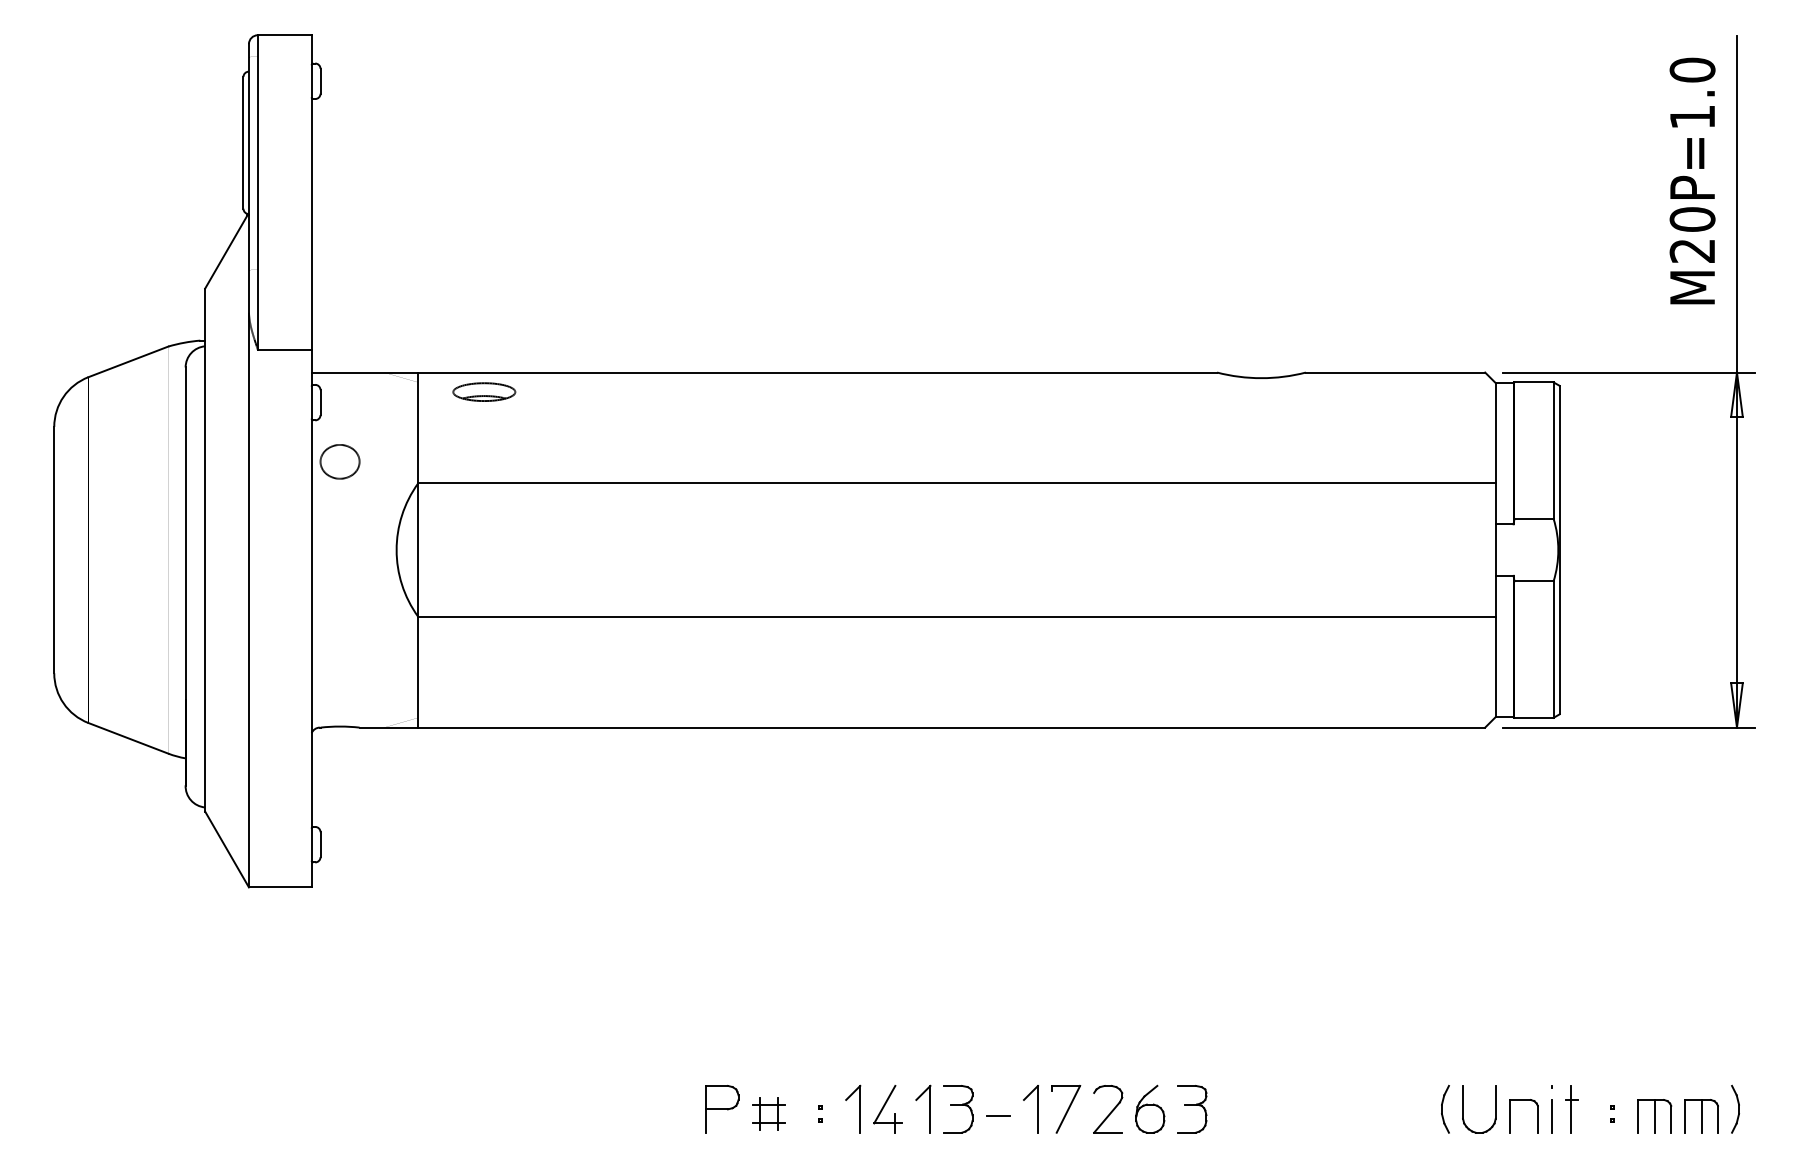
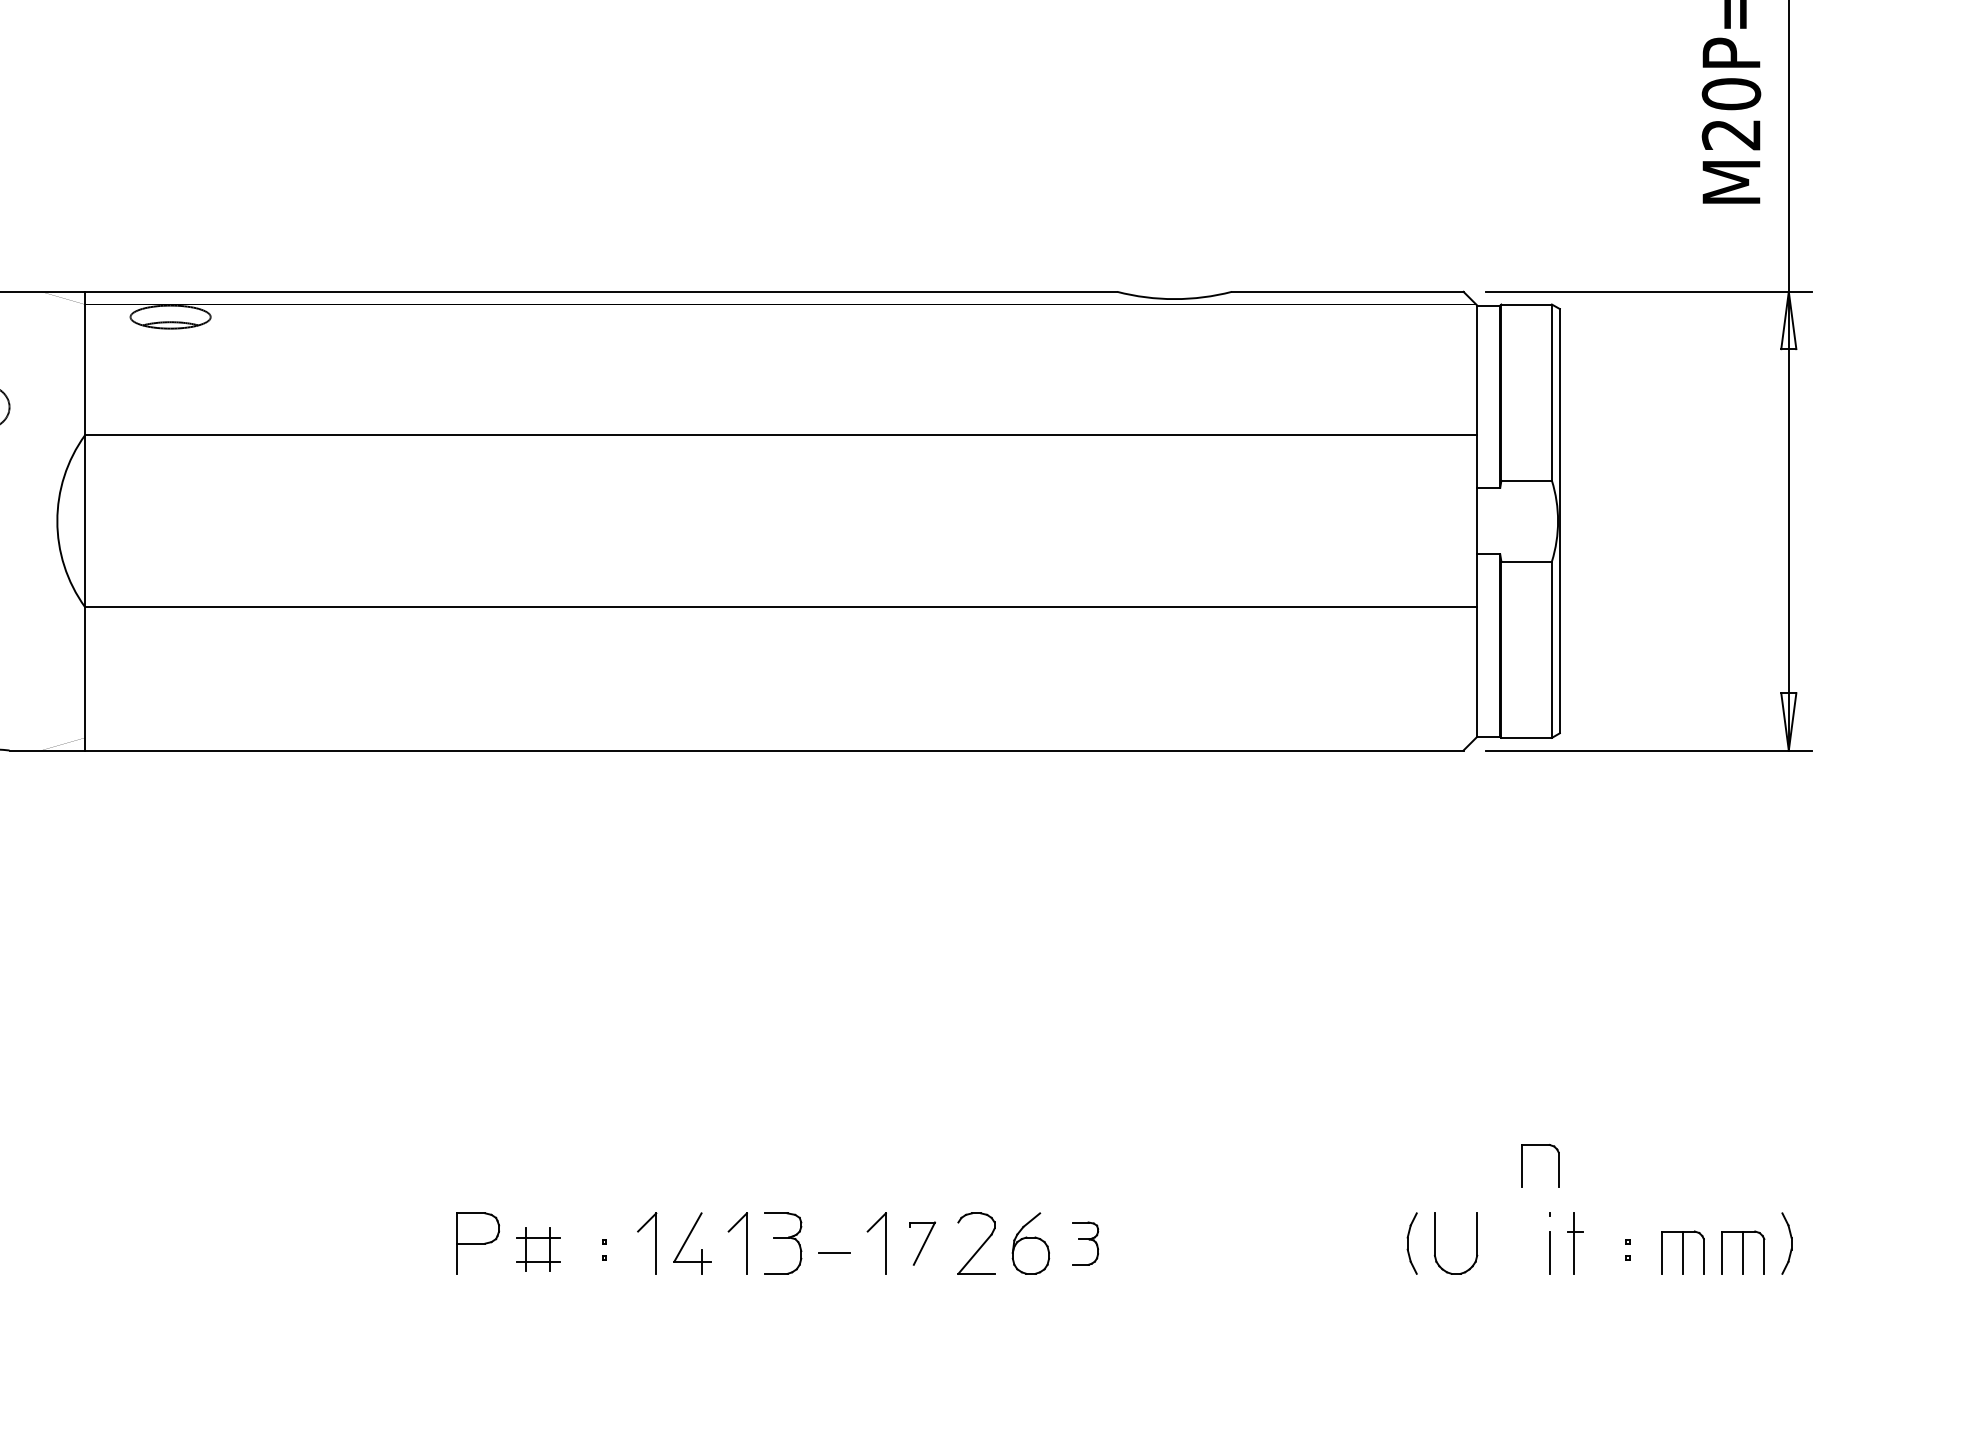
part: (1066, 1109) -> (922, 1243), size x0.7
part: (1192, 1109) -> (1085, 1243), size x0.7
part: (1510, 1116) -> (1523, 1166), moved

